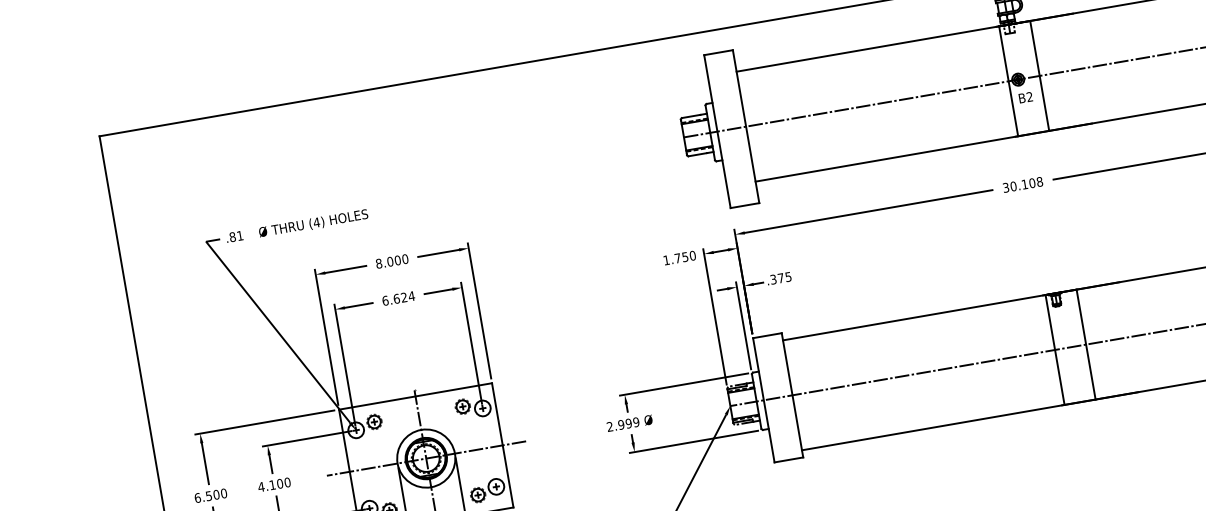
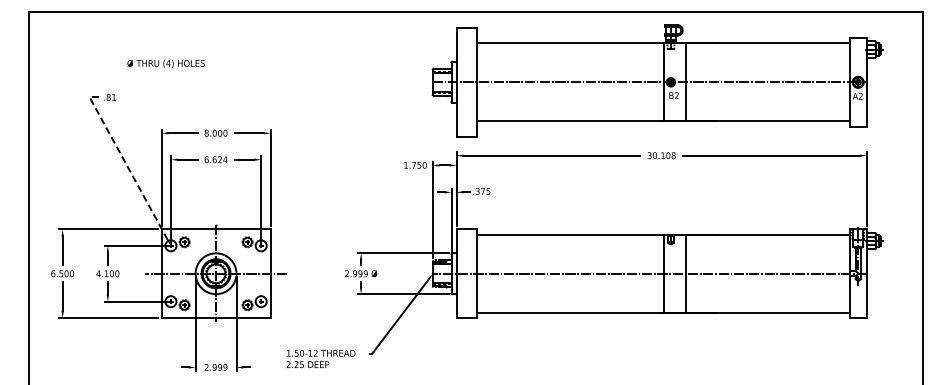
text: (312, 223) -> (165, 63), moved
line: (272, 324) -> (125, 162), solid -> dashed

